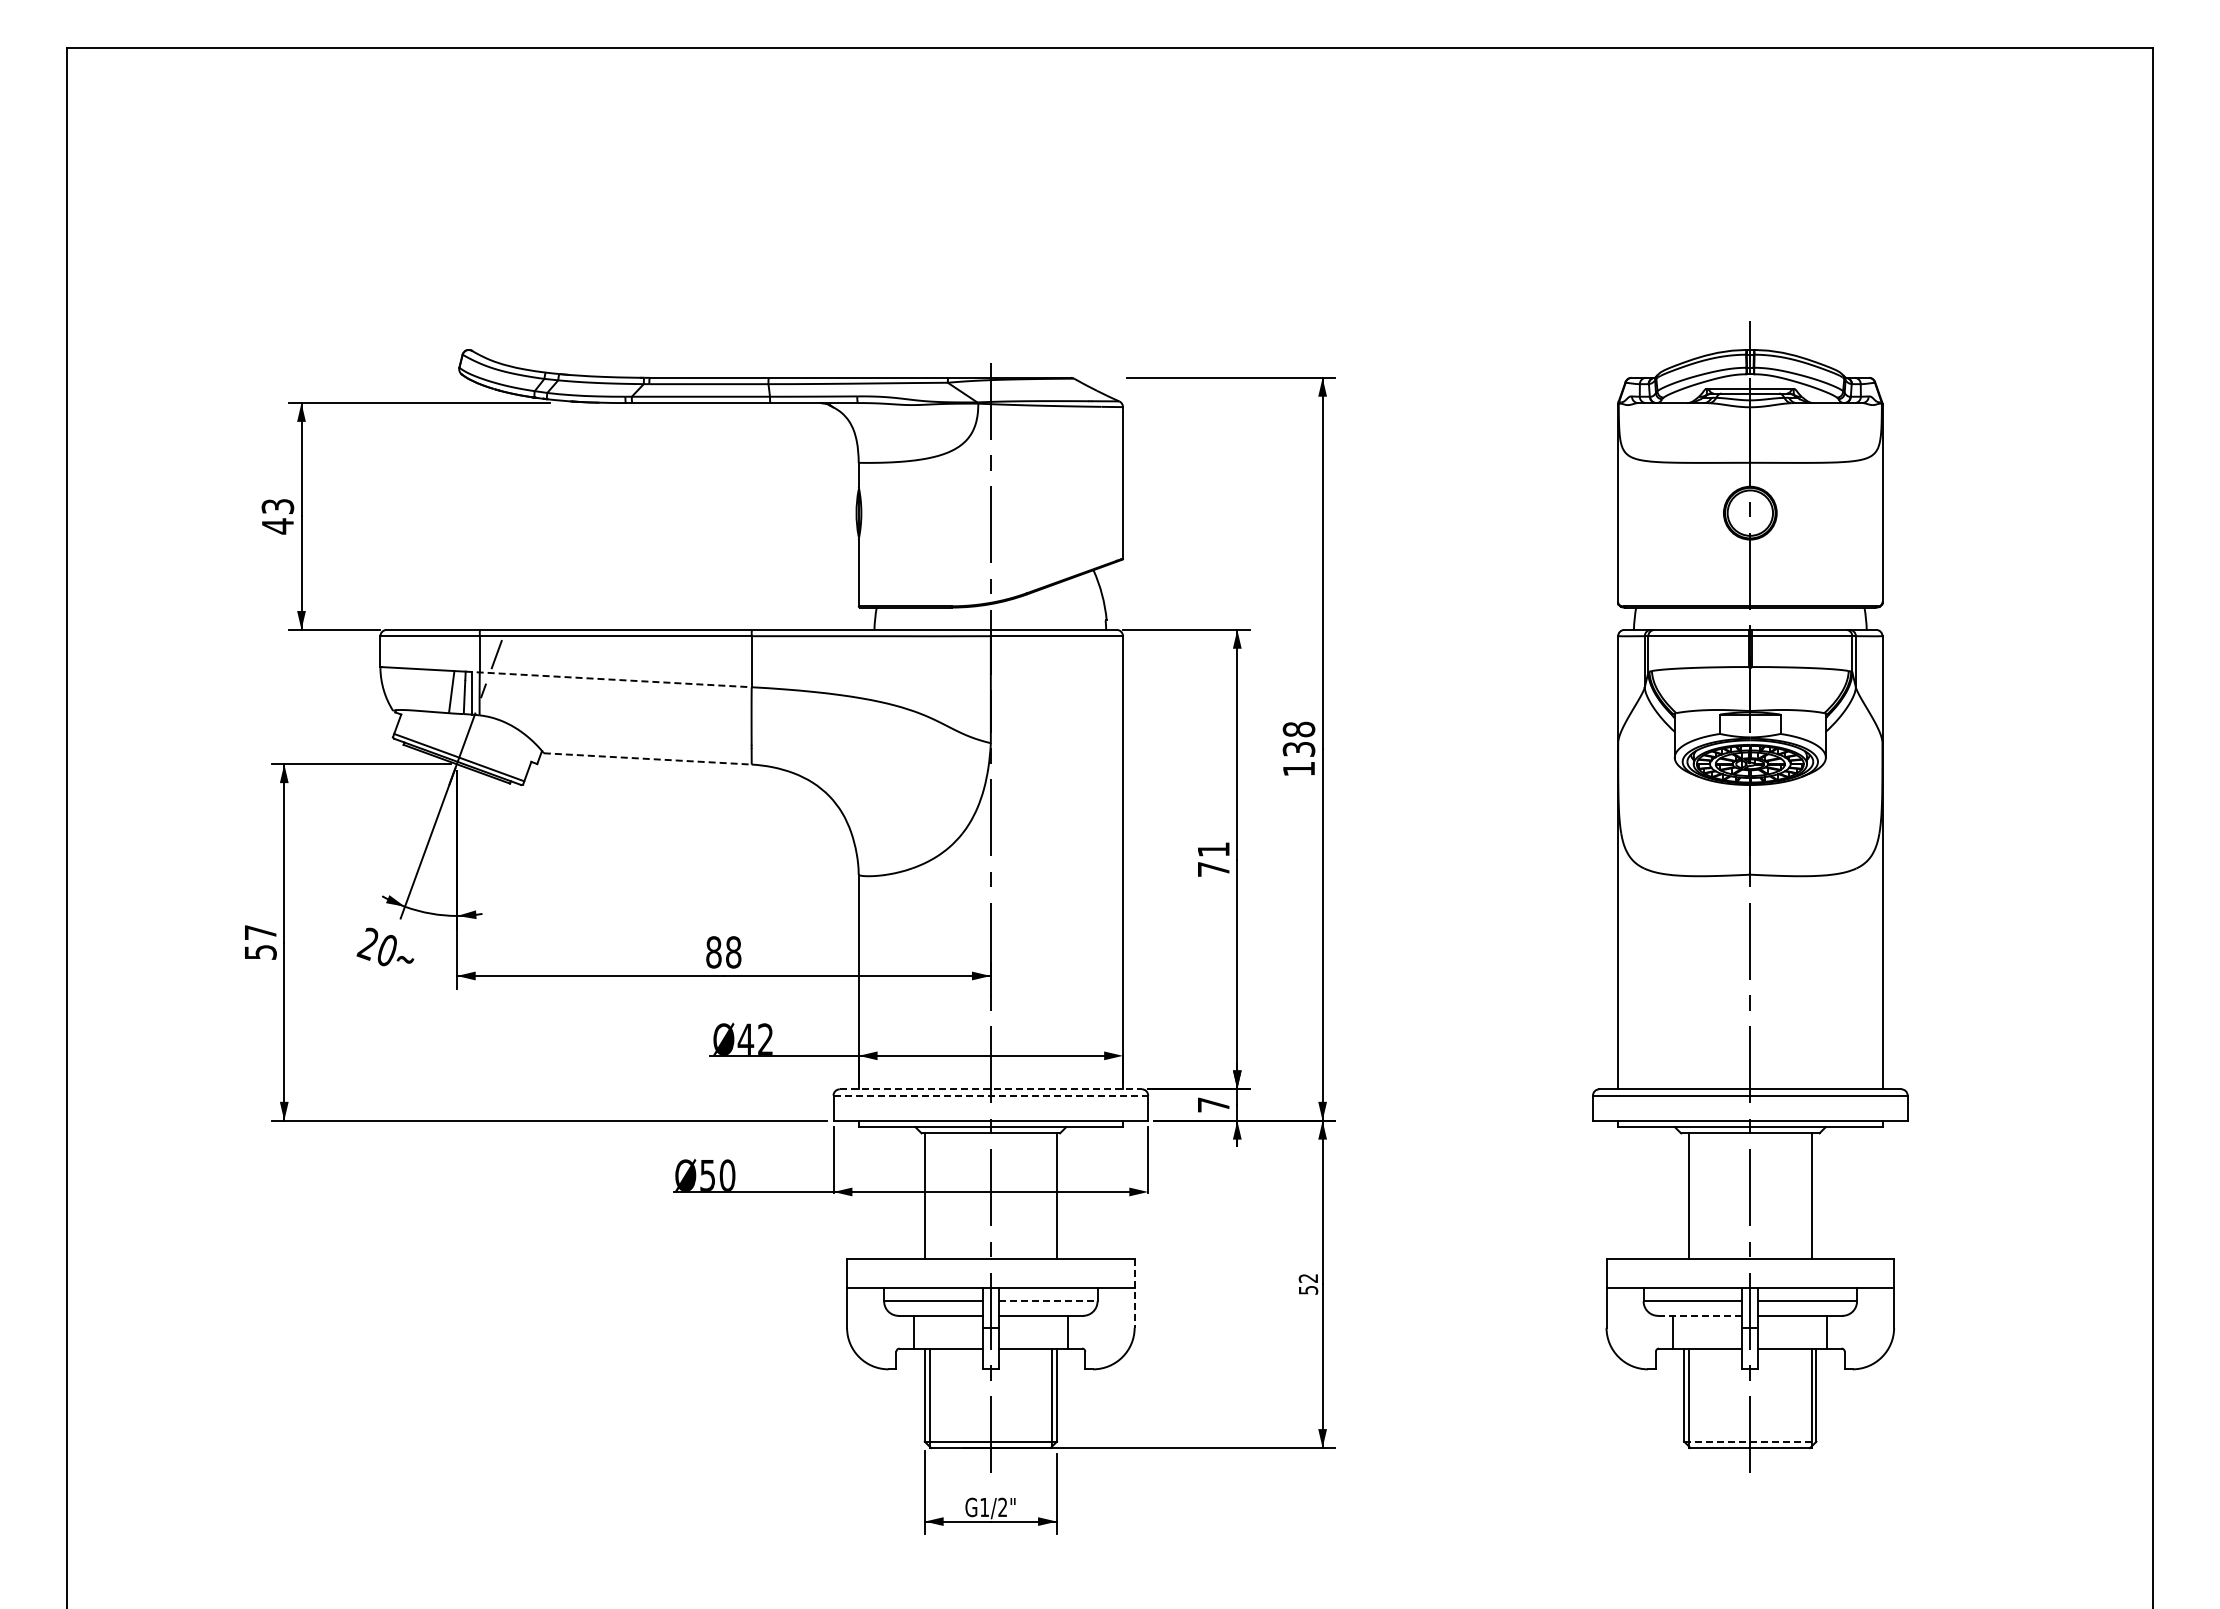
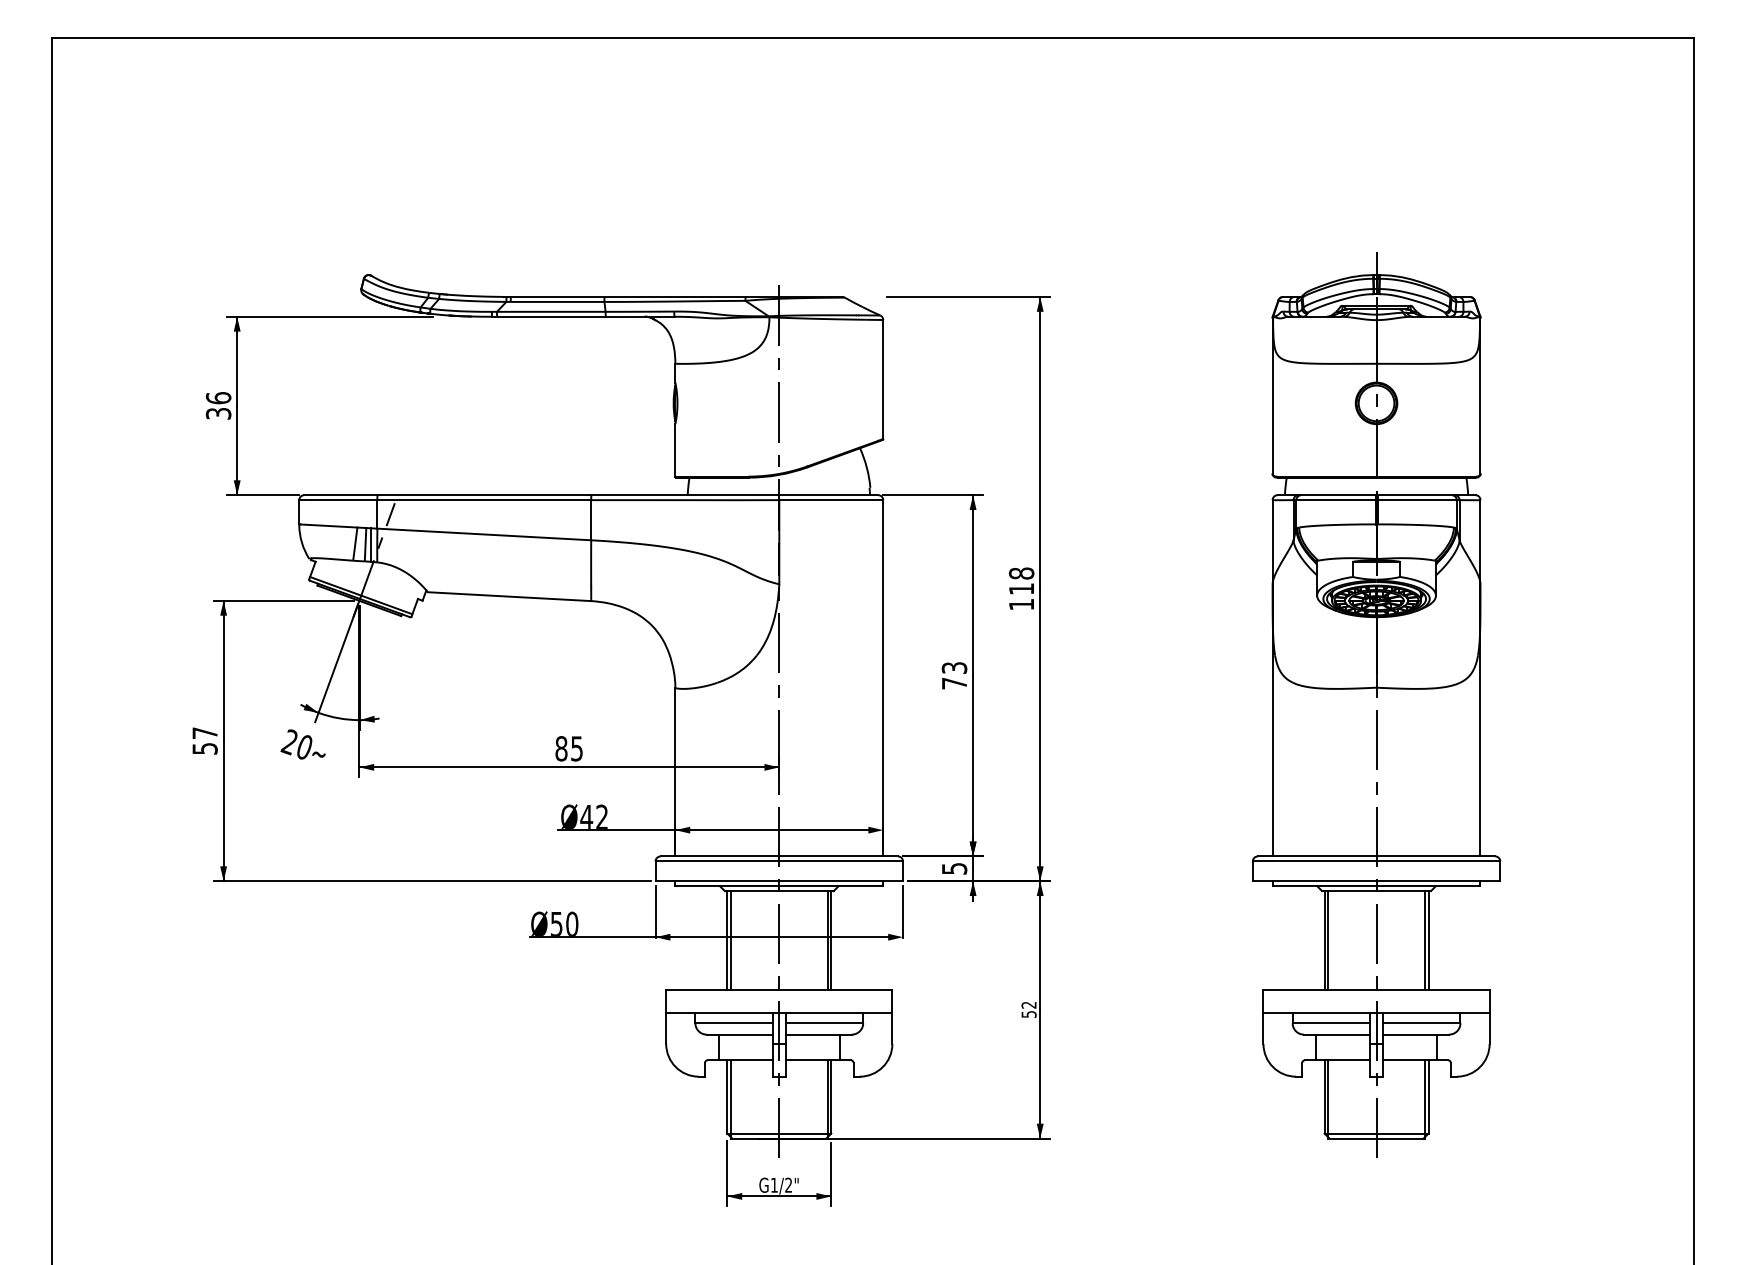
text: (277, 516) -> (218, 406), 43 -> 36
line: (609, 679) -> (479, 534), dashed -> solid
text: (1298, 749) -> (1021, 589), 138 -> 118
line: (648, 758) -> (510, 596), dashed -> solid
text: (1213, 849) -> (954, 667), 71 -> 73
text: (733, 952) -> (576, 748), 88 -> 85
line: (991, 1089) -> (779, 856), dashed -> solid
line: (991, 1095) -> (779, 861), dashed -> solid
text: (1213, 1104) -> (954, 868), 7 -> 5
line: (929, 1196) -> (731, 940), added
line: (1052, 1196) -> (827, 940), added
line: (1684, 1196) -> (1324, 940), added
line: (1816, 1196) -> (1428, 940), added
line: (1134, 1294) -> (892, 1017), dashed -> solid
line: (1048, 1301) -> (824, 1023), dashed -> solid
line: (1699, 1315) -> (1336, 1034), dashed -> solid
line: (1750, 1441) -> (1376, 1133), dashed -> solid

